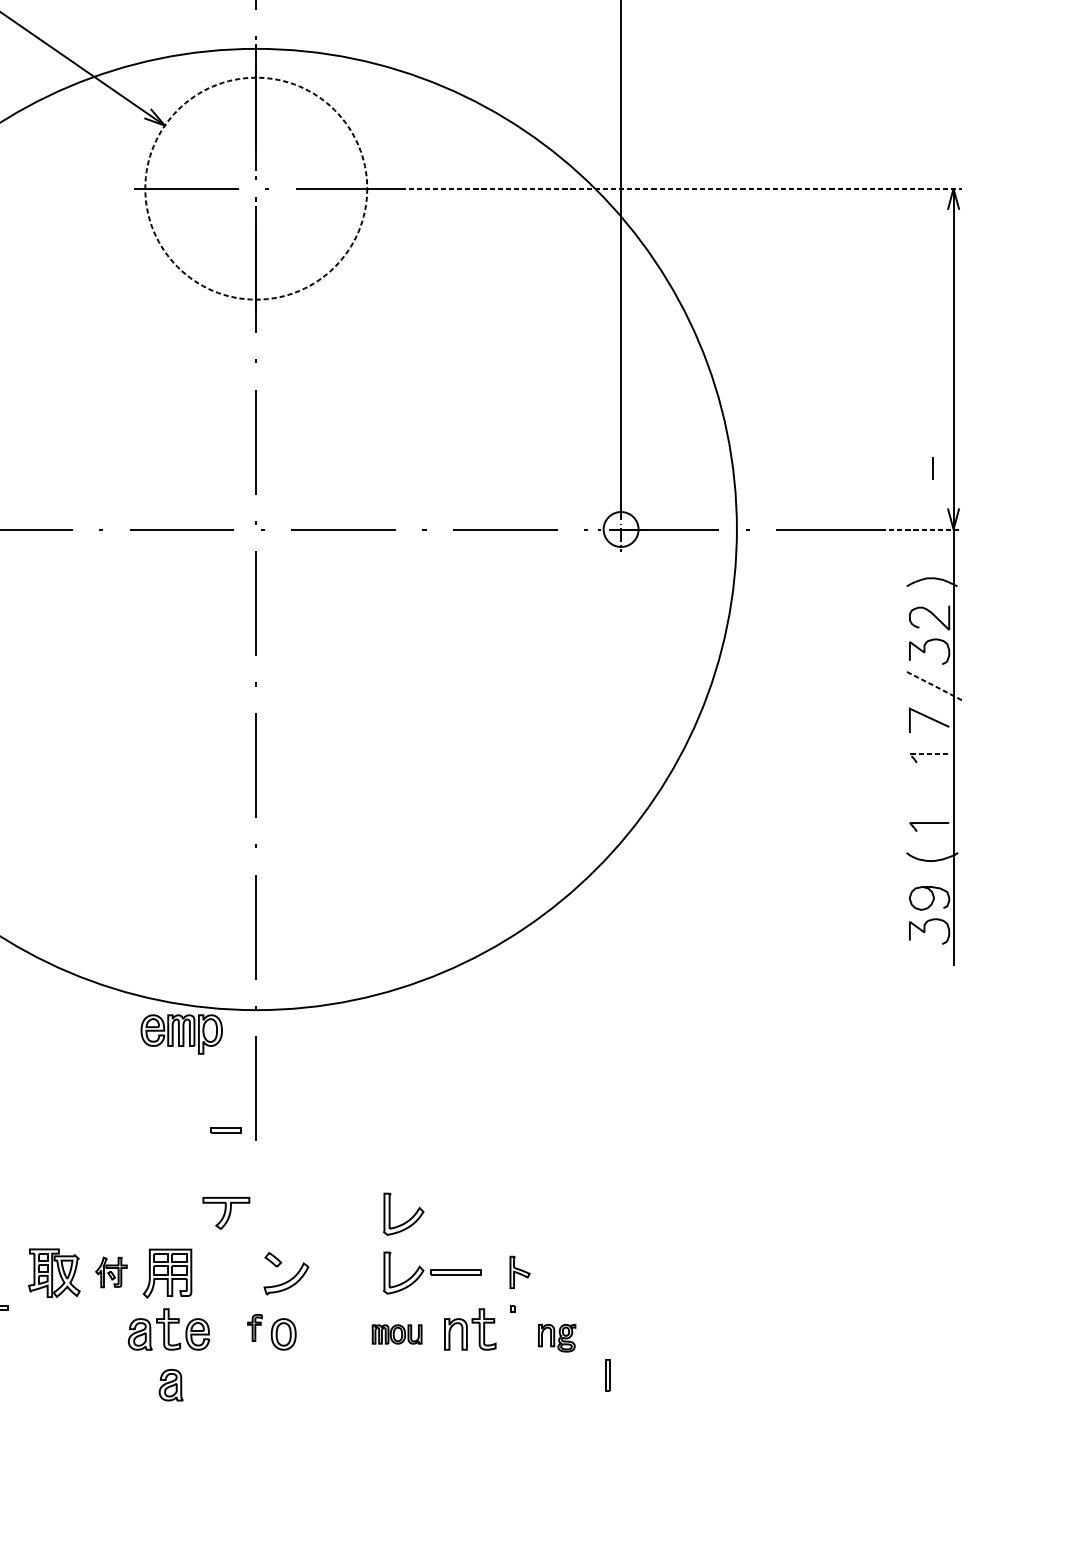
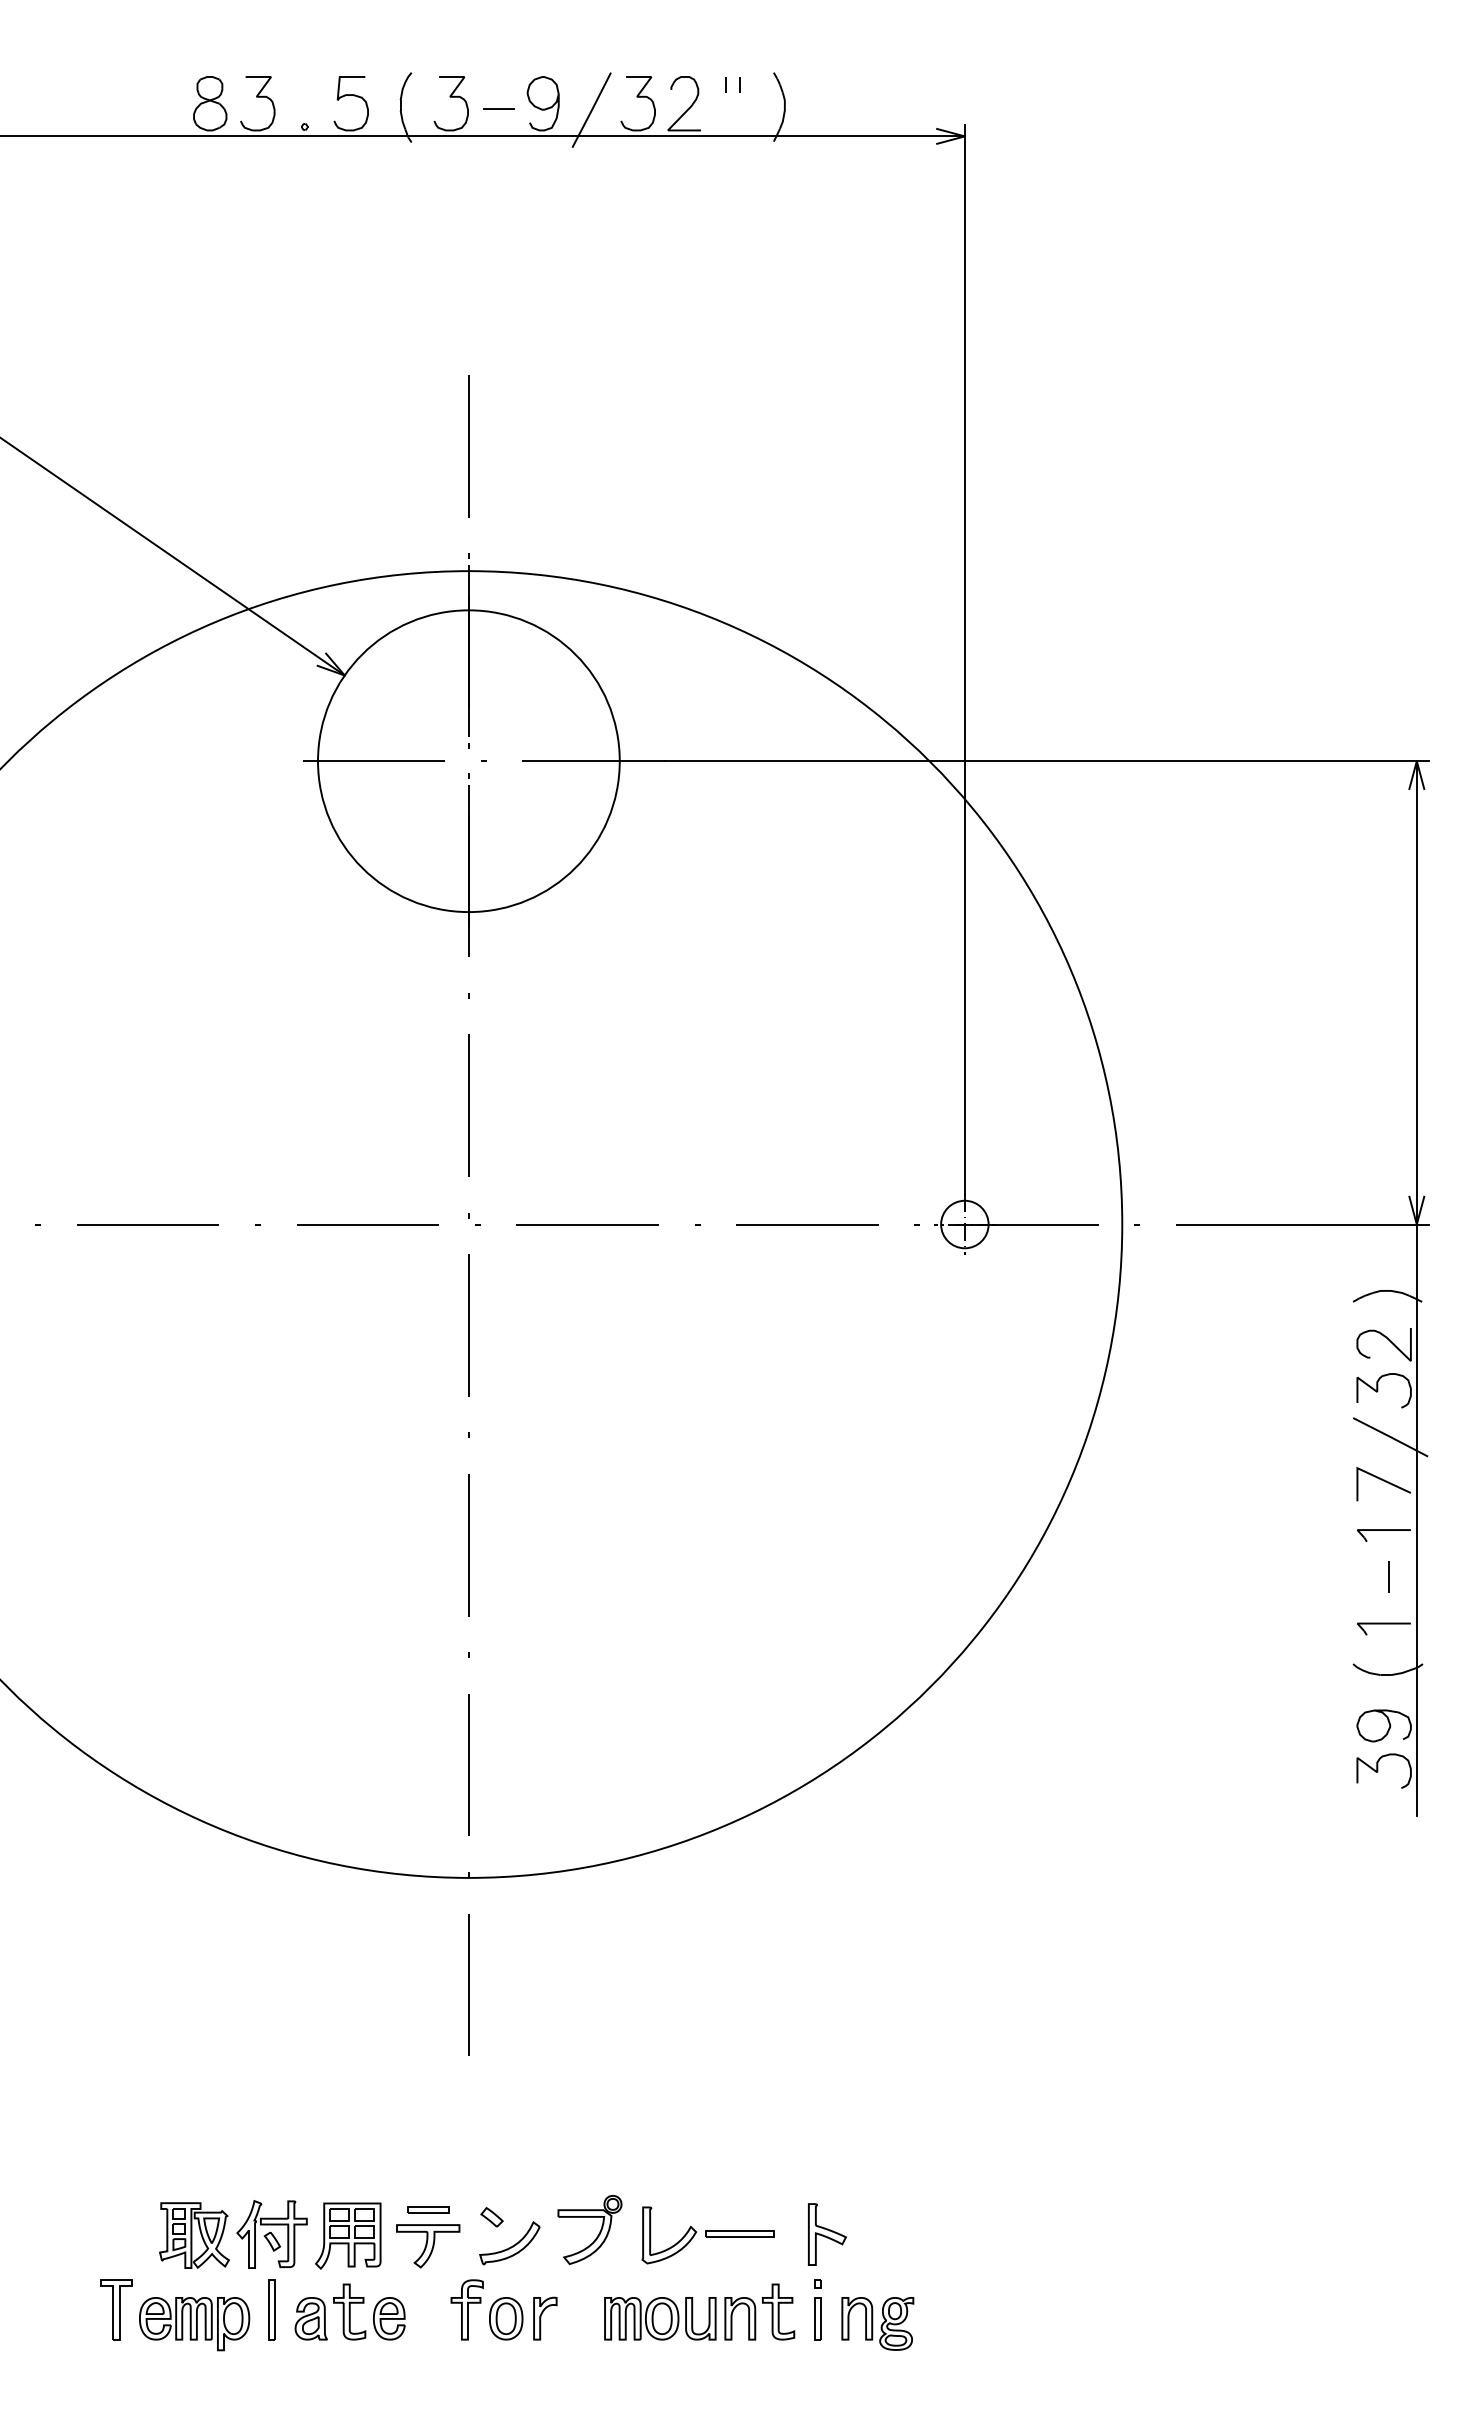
circle: (255, 188) -> (468, 761), dashed -> solid
line: (681, 188) -> (1046, 761), dashed -> solid
line: (932, 468) -> (1388, 1576), moved
line: (921, 529) -> (1373, 1224), dashed -> solid
line: (934, 686) -> (1391, 1437), dashed -> solid
line: (925, 754) -> (1378, 1530), dashed -> solid
part: (181, 1034) -> (194, 2324), moved
part: (226, 1130) -> (428, 2209), moved
part: (226, 1213) -> (428, 2246), moved
part: (408, 1219) -> (676, 2162), removed
part: (351, 1271) -> (598, 2233), added
part: (111, 1272) -> (271, 2234), size x1.67
part: (520, 1272) -> (827, 2234), size x1.43
part: (111, 1327) -> (271, 2309), added
part: (254, 1327) -> (466, 2309), size x1.67
part: (312, 1334) -> (545, 2318), added
part: (397, 1334) -> (660, 2318), size x1.67
part: (556, 1337) -> (877, 2323), size x1.43
part: (607, 1375) -> (817, 2318), moved
part: (170, 1384) -> (352, 2387), removed

